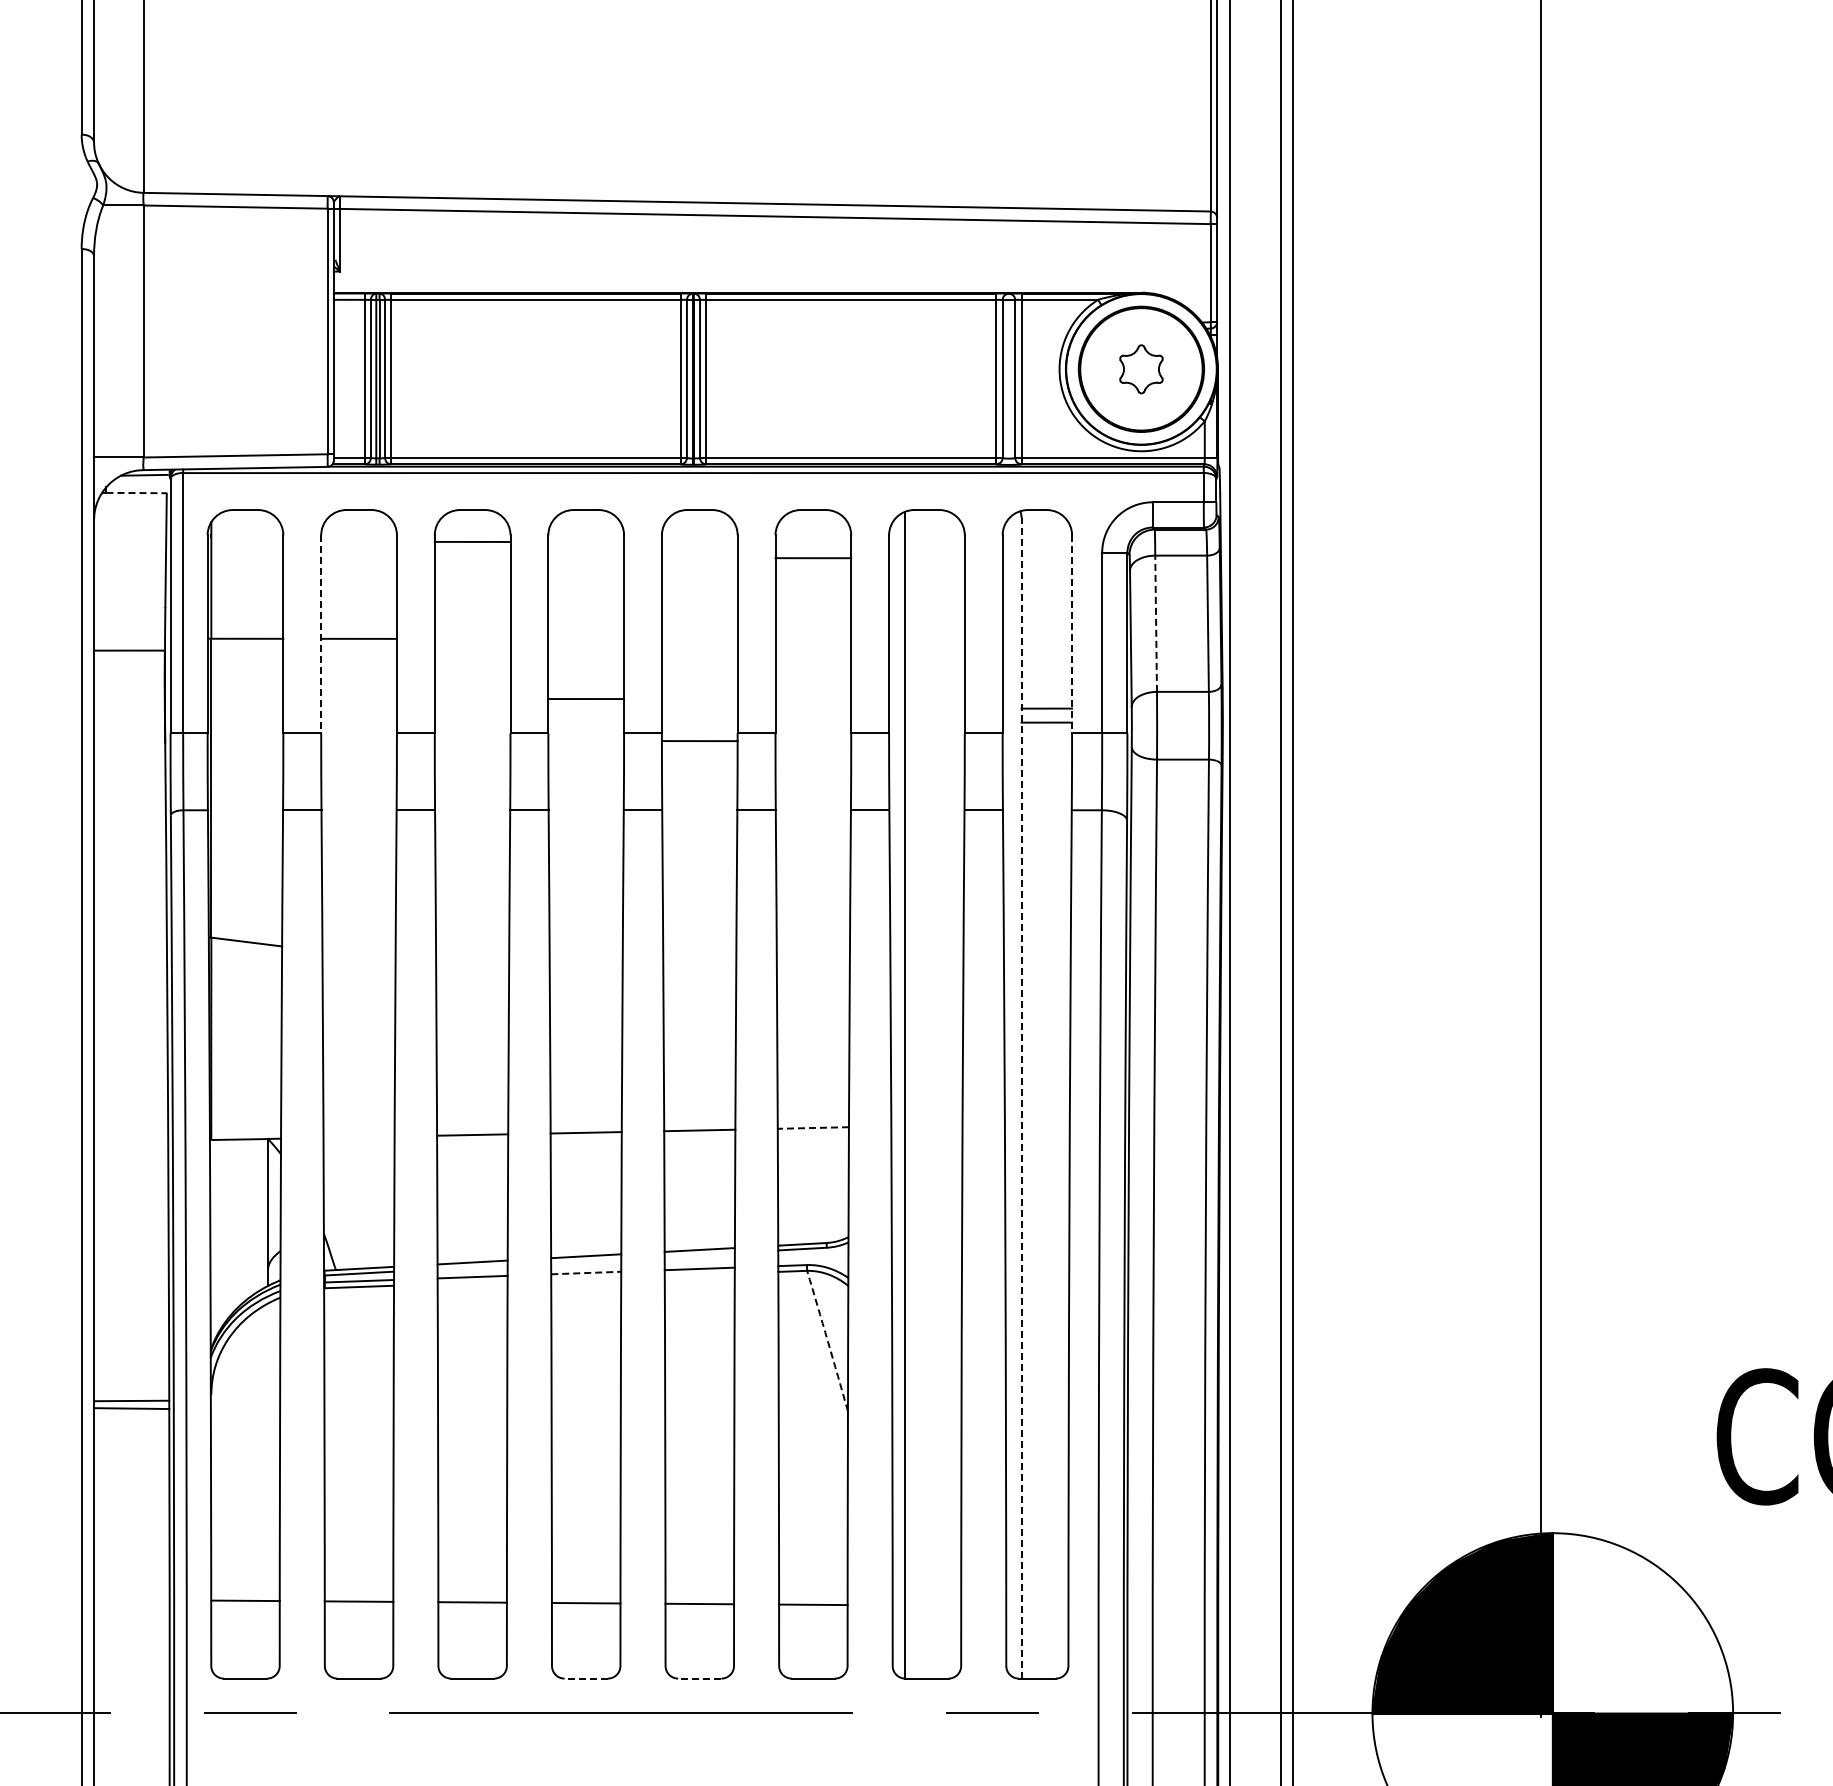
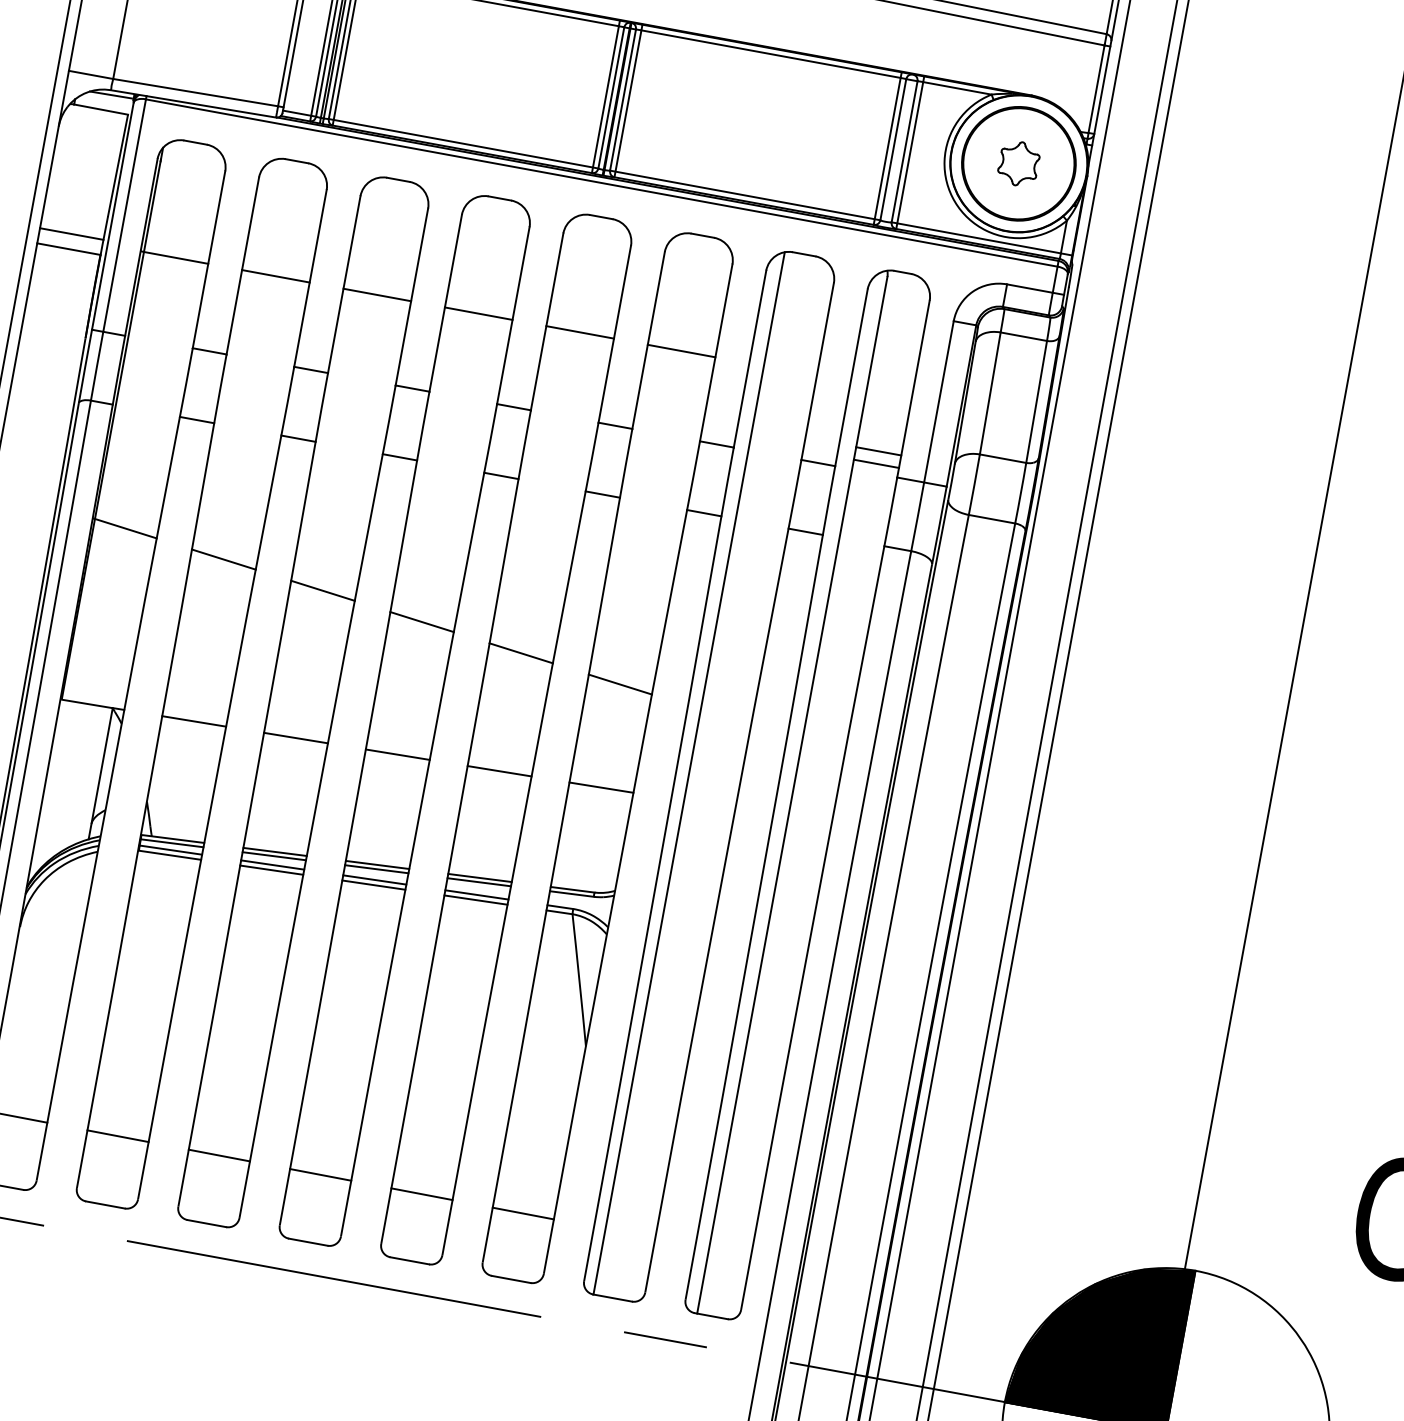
line: (137, 493) -> (101, 110), dashed -> solid
line: (472, 541) -> (377, 294), moved
line: (813, 558) -> (681, 351), moved
line: (1156, 623) -> (990, 393), dashed -> solid
line: (129, 633) -> (71, 233), added
line: (321, 634) -> (243, 266), dashed -> solid
line: (1072, 634) -> (913, 389), dashed -> solid
line: (586, 699) -> (478, 314), moved
line: (699, 741) -> (579, 332), moved
line: (358, 955) -> (223, 559), added
line: (472, 969) -> (323, 590), added
line: (585, 983) -> (421, 621), added
line: (699, 997) -> (521, 652), added
line: (813, 1012) -> (620, 684), added
line: (1021, 1097) -> (792, 794), dashed -> solid
line: (813, 1128) -> (601, 788), dashed -> solid
line: (358, 1136) -> (193, 720), added
line: (699, 1254) -> (479, 881), added
line: (586, 1260) -> (377, 868), added
line: (472, 1267) -> (274, 856), added
line: (586, 1273) -> (374, 880), dashed -> solid
line: (699, 1274) -> (475, 899), added
line: (586, 1278) -> (374, 884), added
line: (472, 1282) -> (271, 869), added
arc: (827, 1341) -> (579, 980), dashed -> solid
line: (586, 1678) -> (308, 1242), dashed -> solid
line: (699, 1678) -> (409, 1260), dashed -> solid

